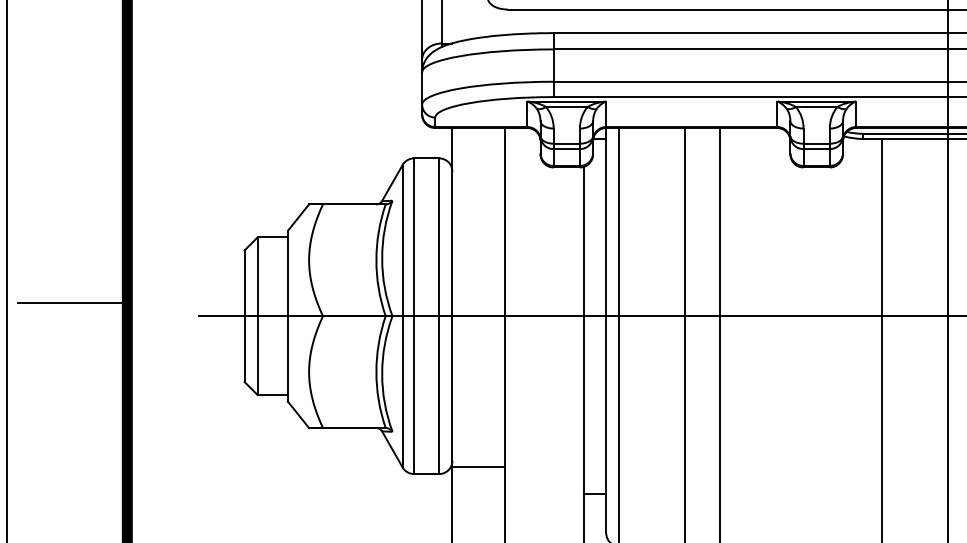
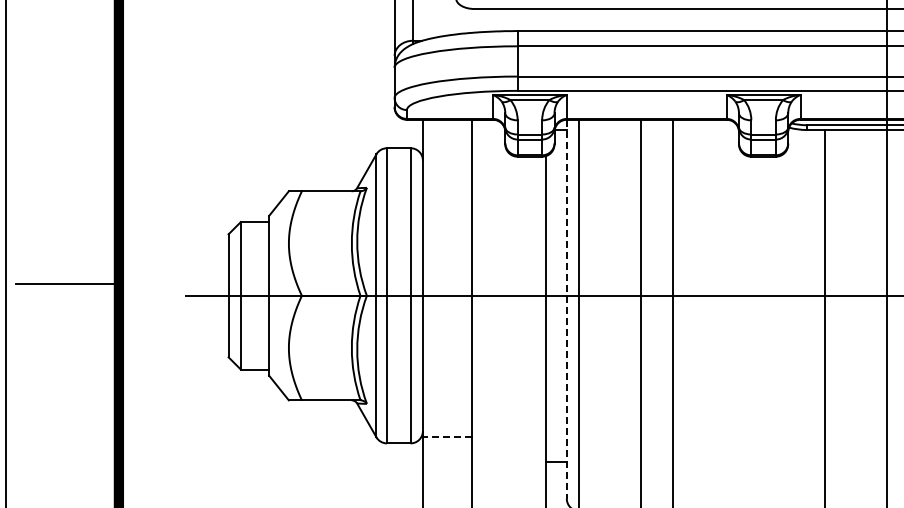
line: (605, 330) -> (566, 309), solid -> dashed
line: (478, 466) -> (447, 436), solid -> dashed

